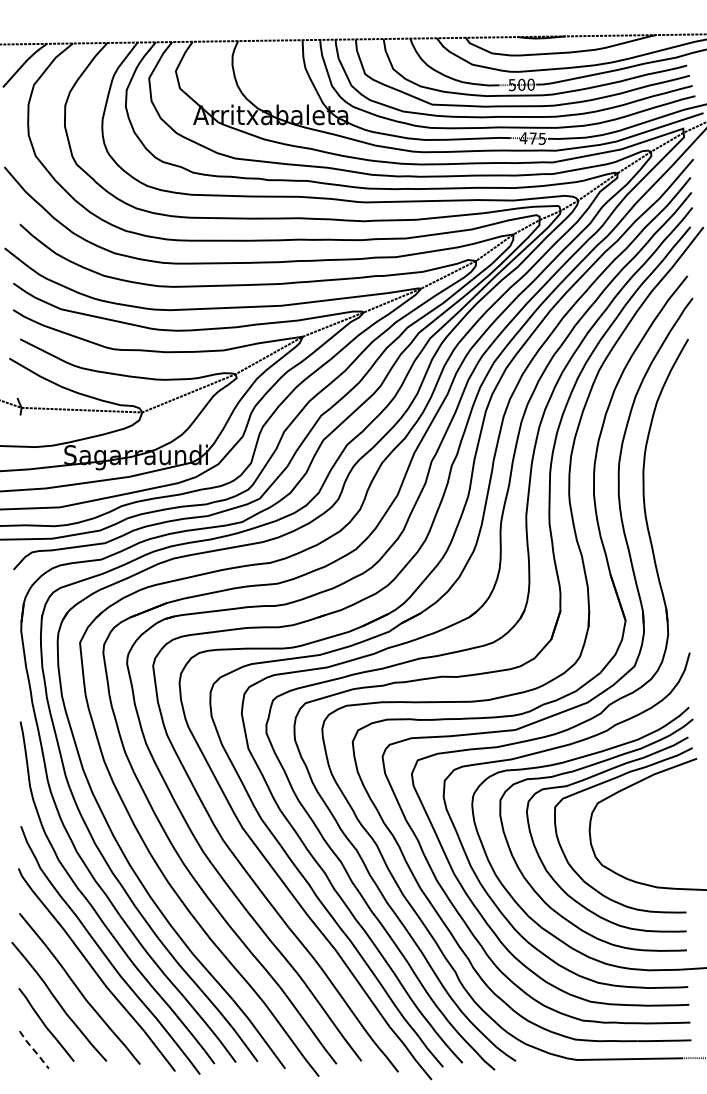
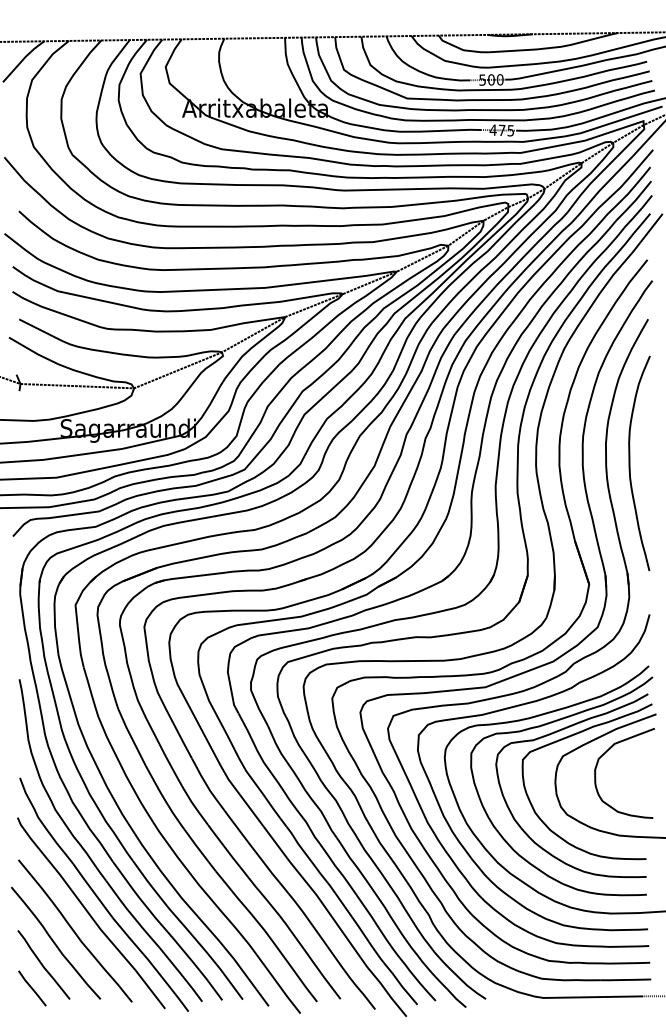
curve: (669, 492) -> (630, 463), added
curve: (643, 800) -> (606, 753), added
line: (34, 1050) -> (32, 989), dashed -> solid

